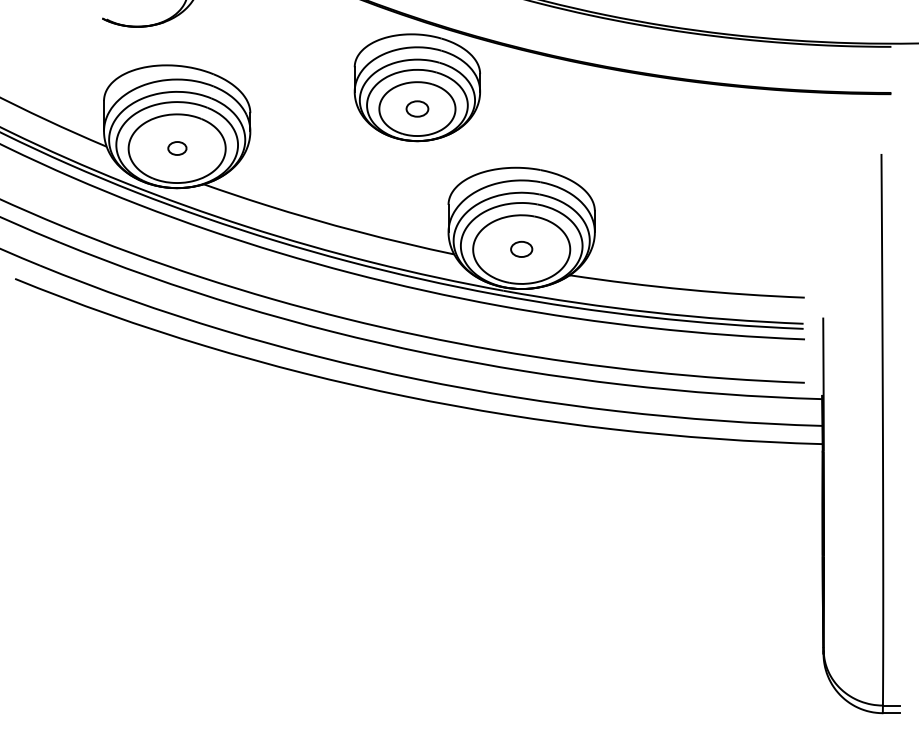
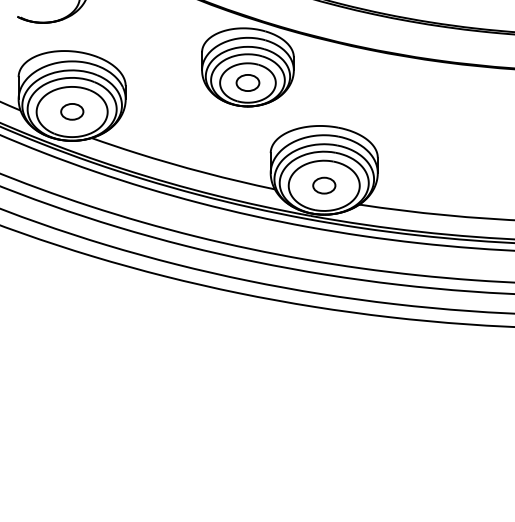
part: (417, 108) -> (248, 82), size x1.43
part: (177, 148) -> (72, 111), size x1.67
part: (521, 249) -> (324, 185), size x1.43

